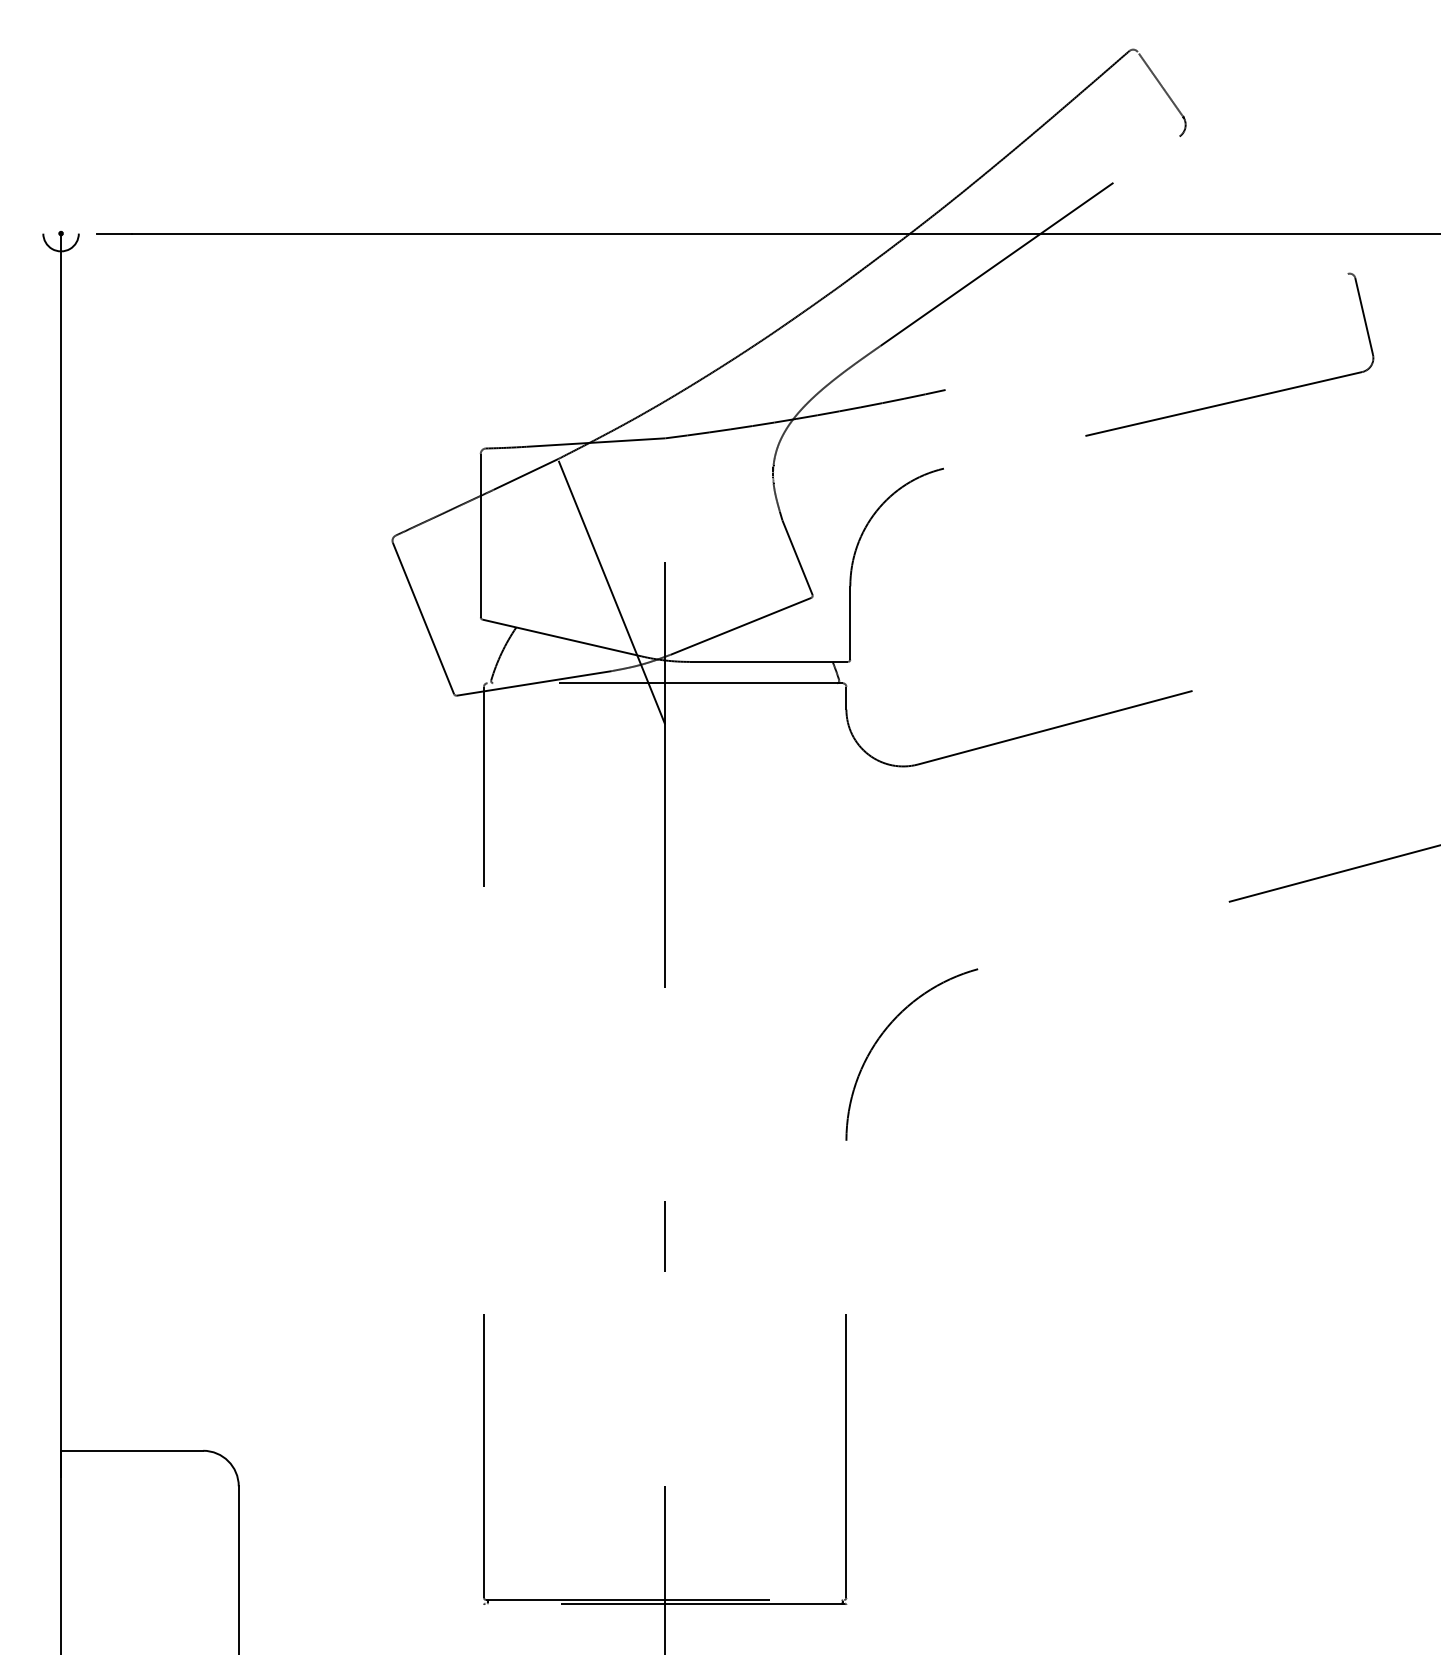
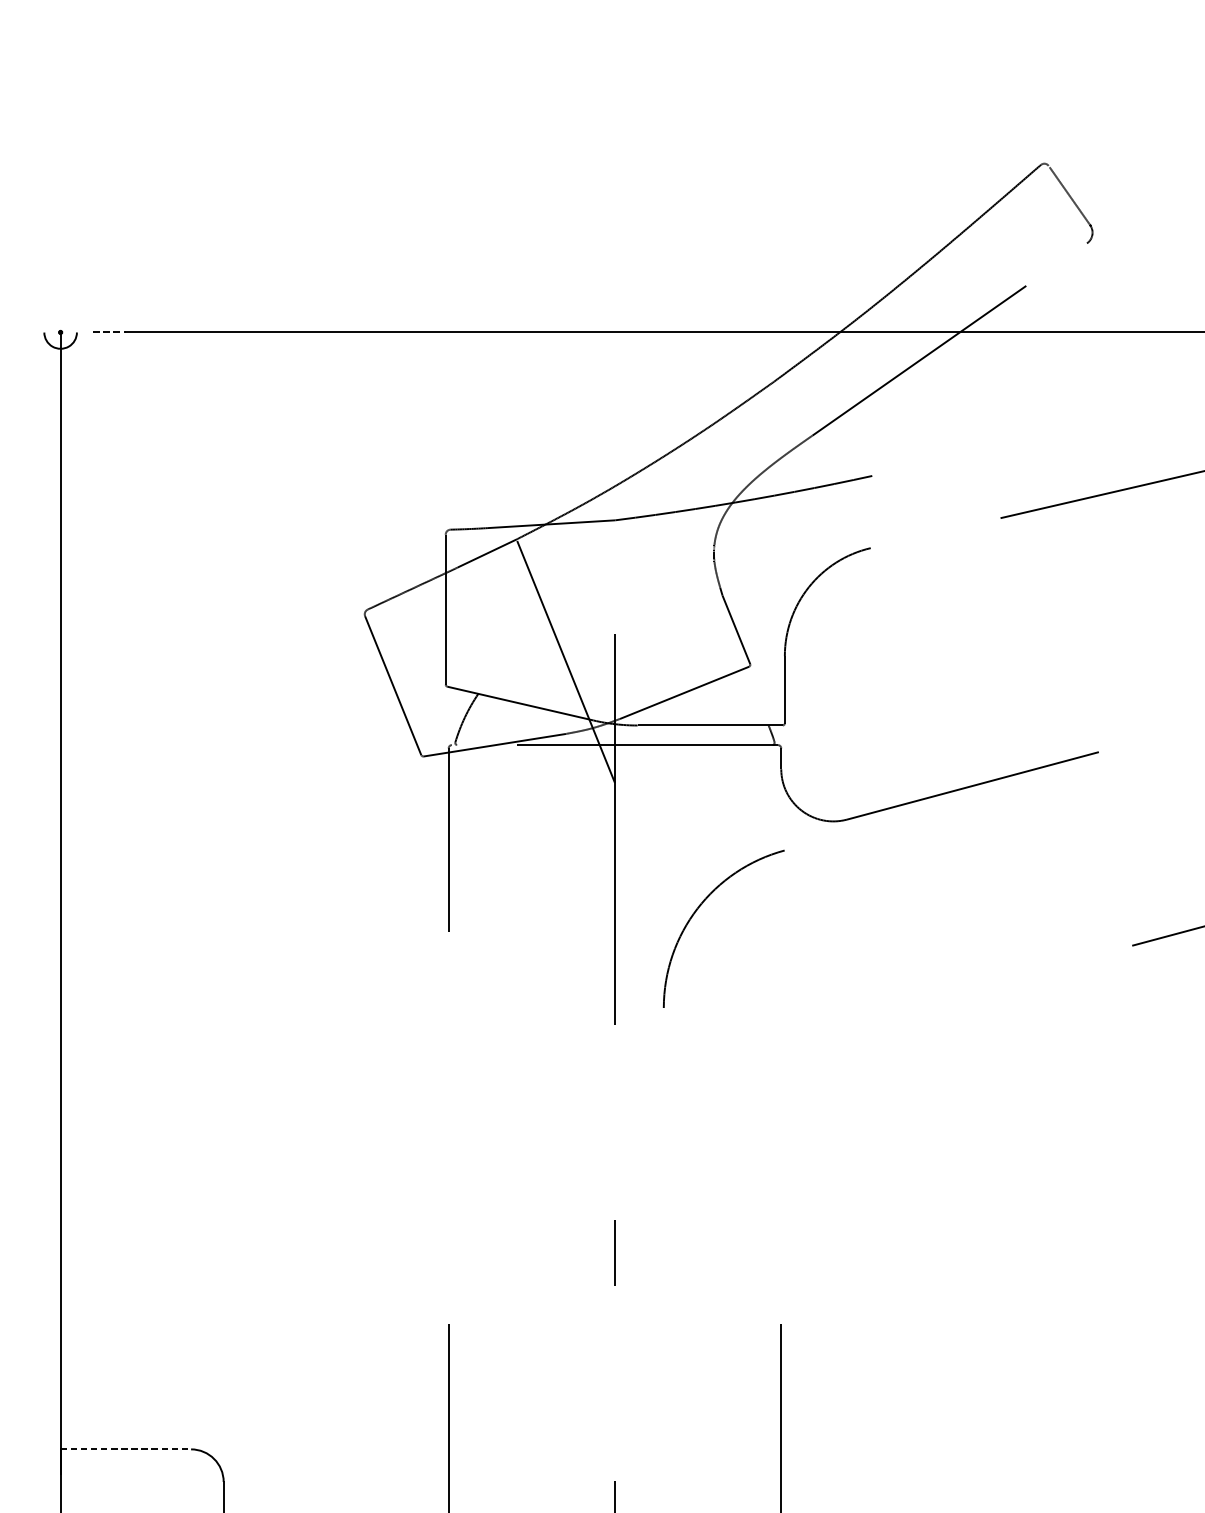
line: (114, 233) -> (109, 332), solid -> dashed
arc: (886, 1030) -> (700, 906), moved
line: (132, 1450) -> (126, 1449), solid -> dashed

